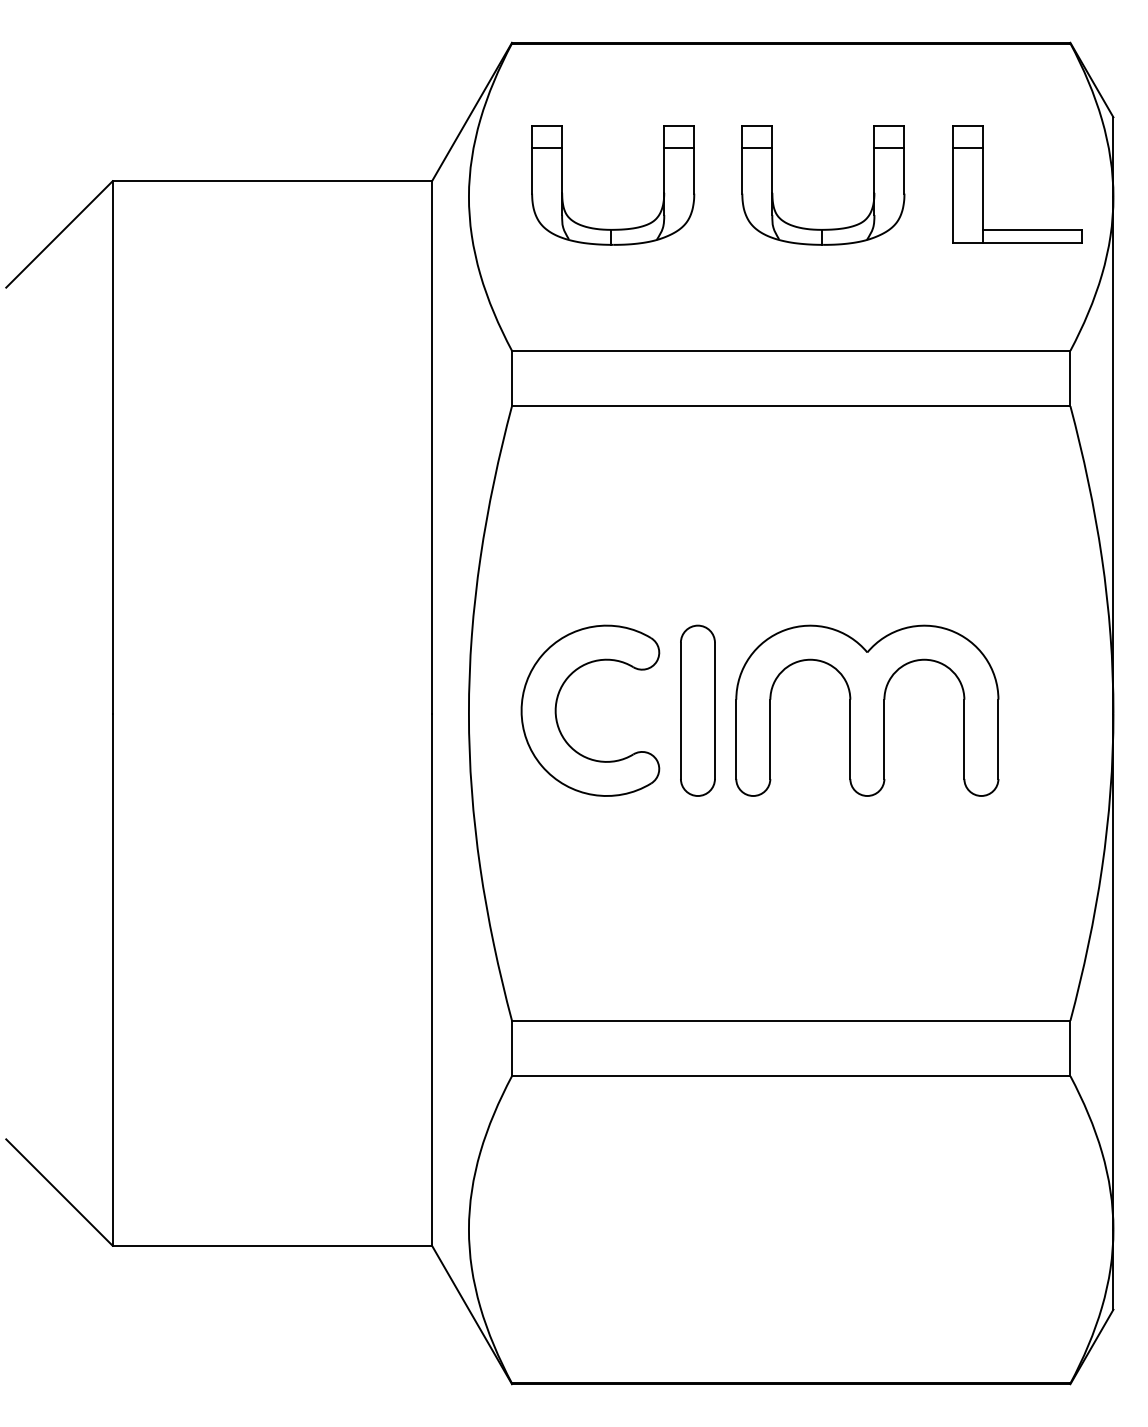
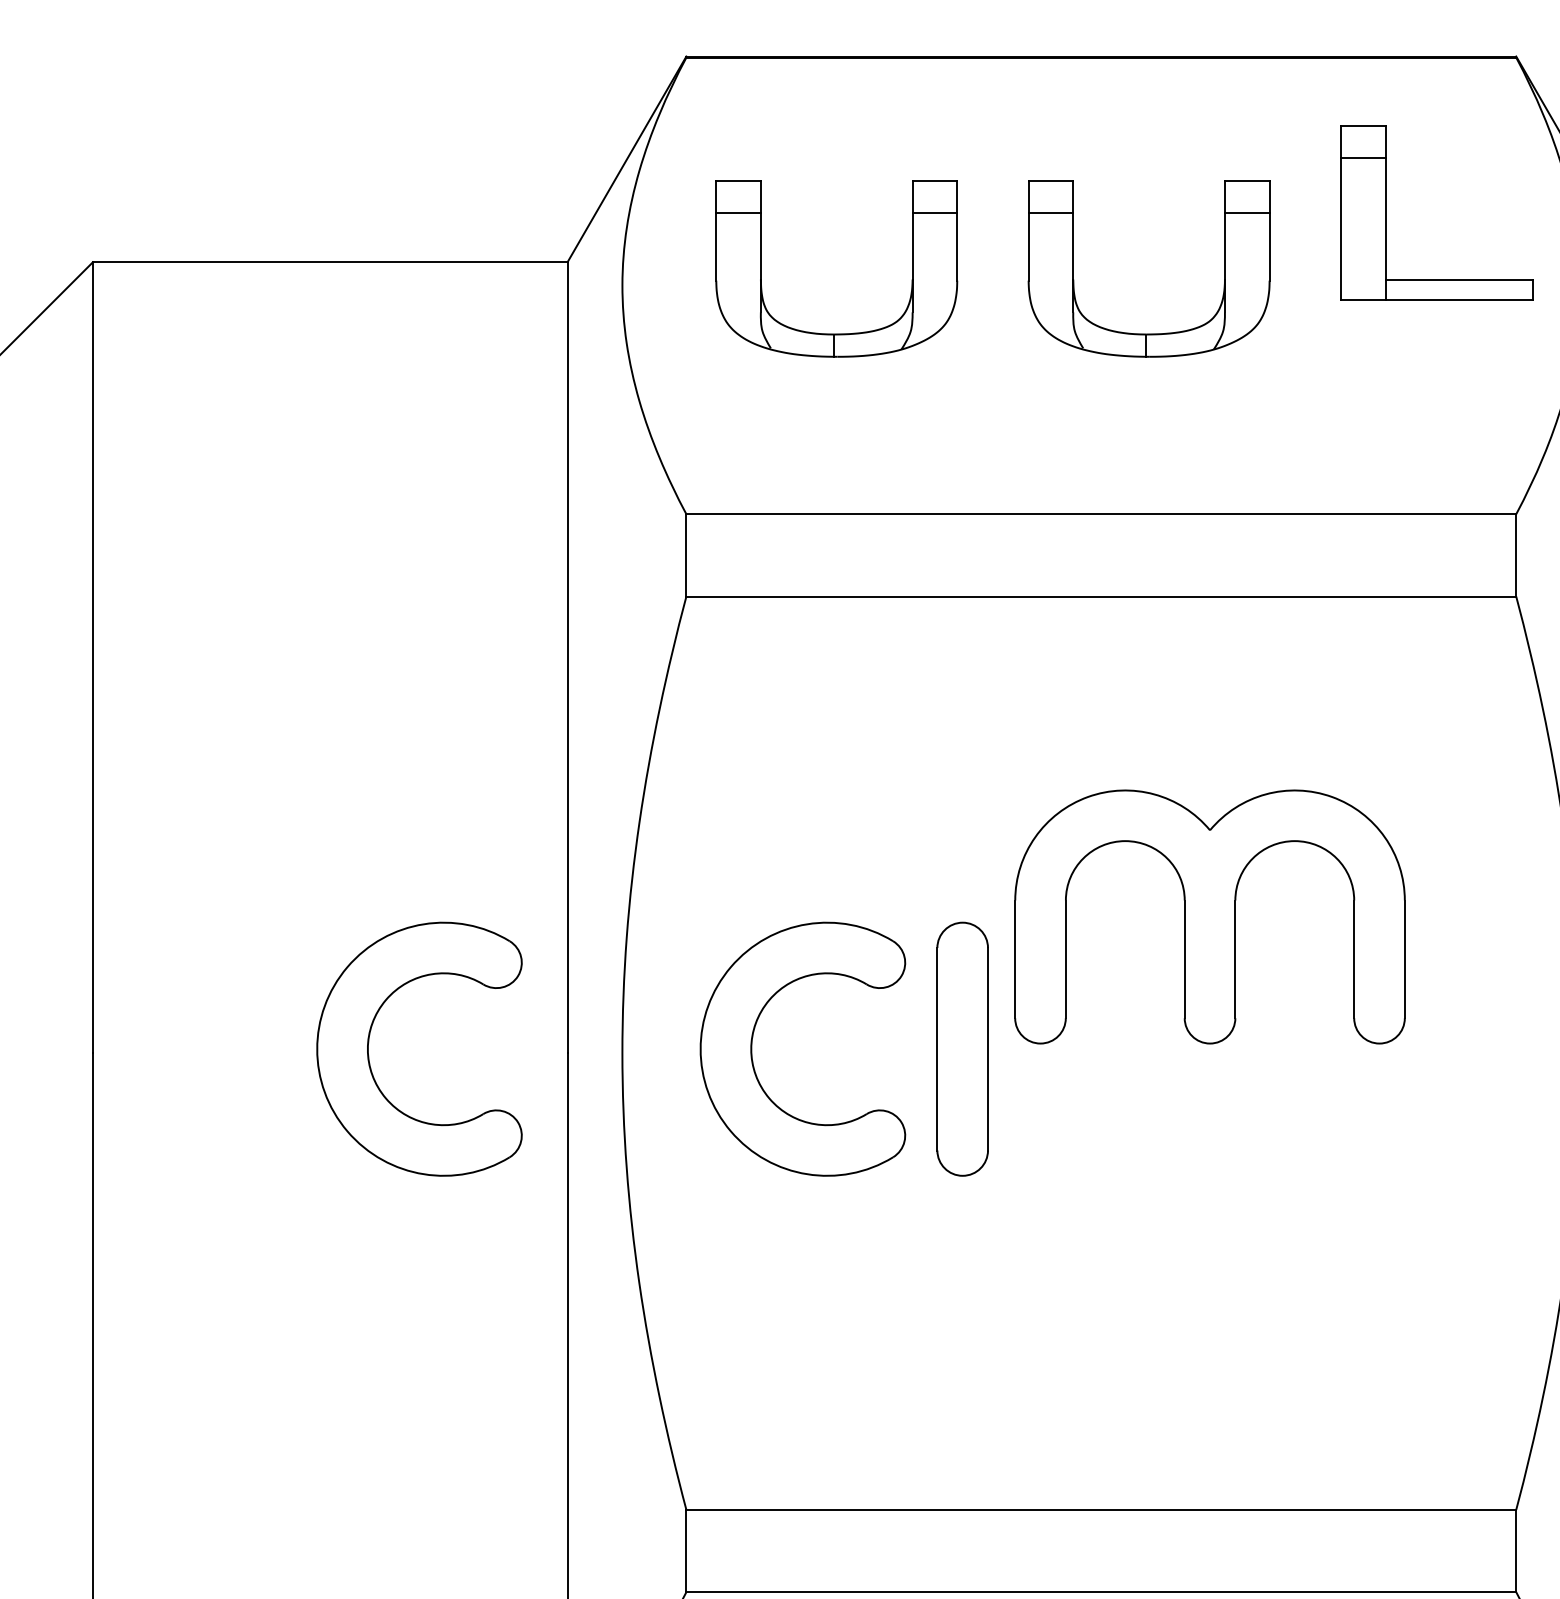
part: (983, 184) -> (1387, 212), moved
part: (299, 703) -> (370, 1038), added
part: (867, 710) -> (1210, 916), moved

